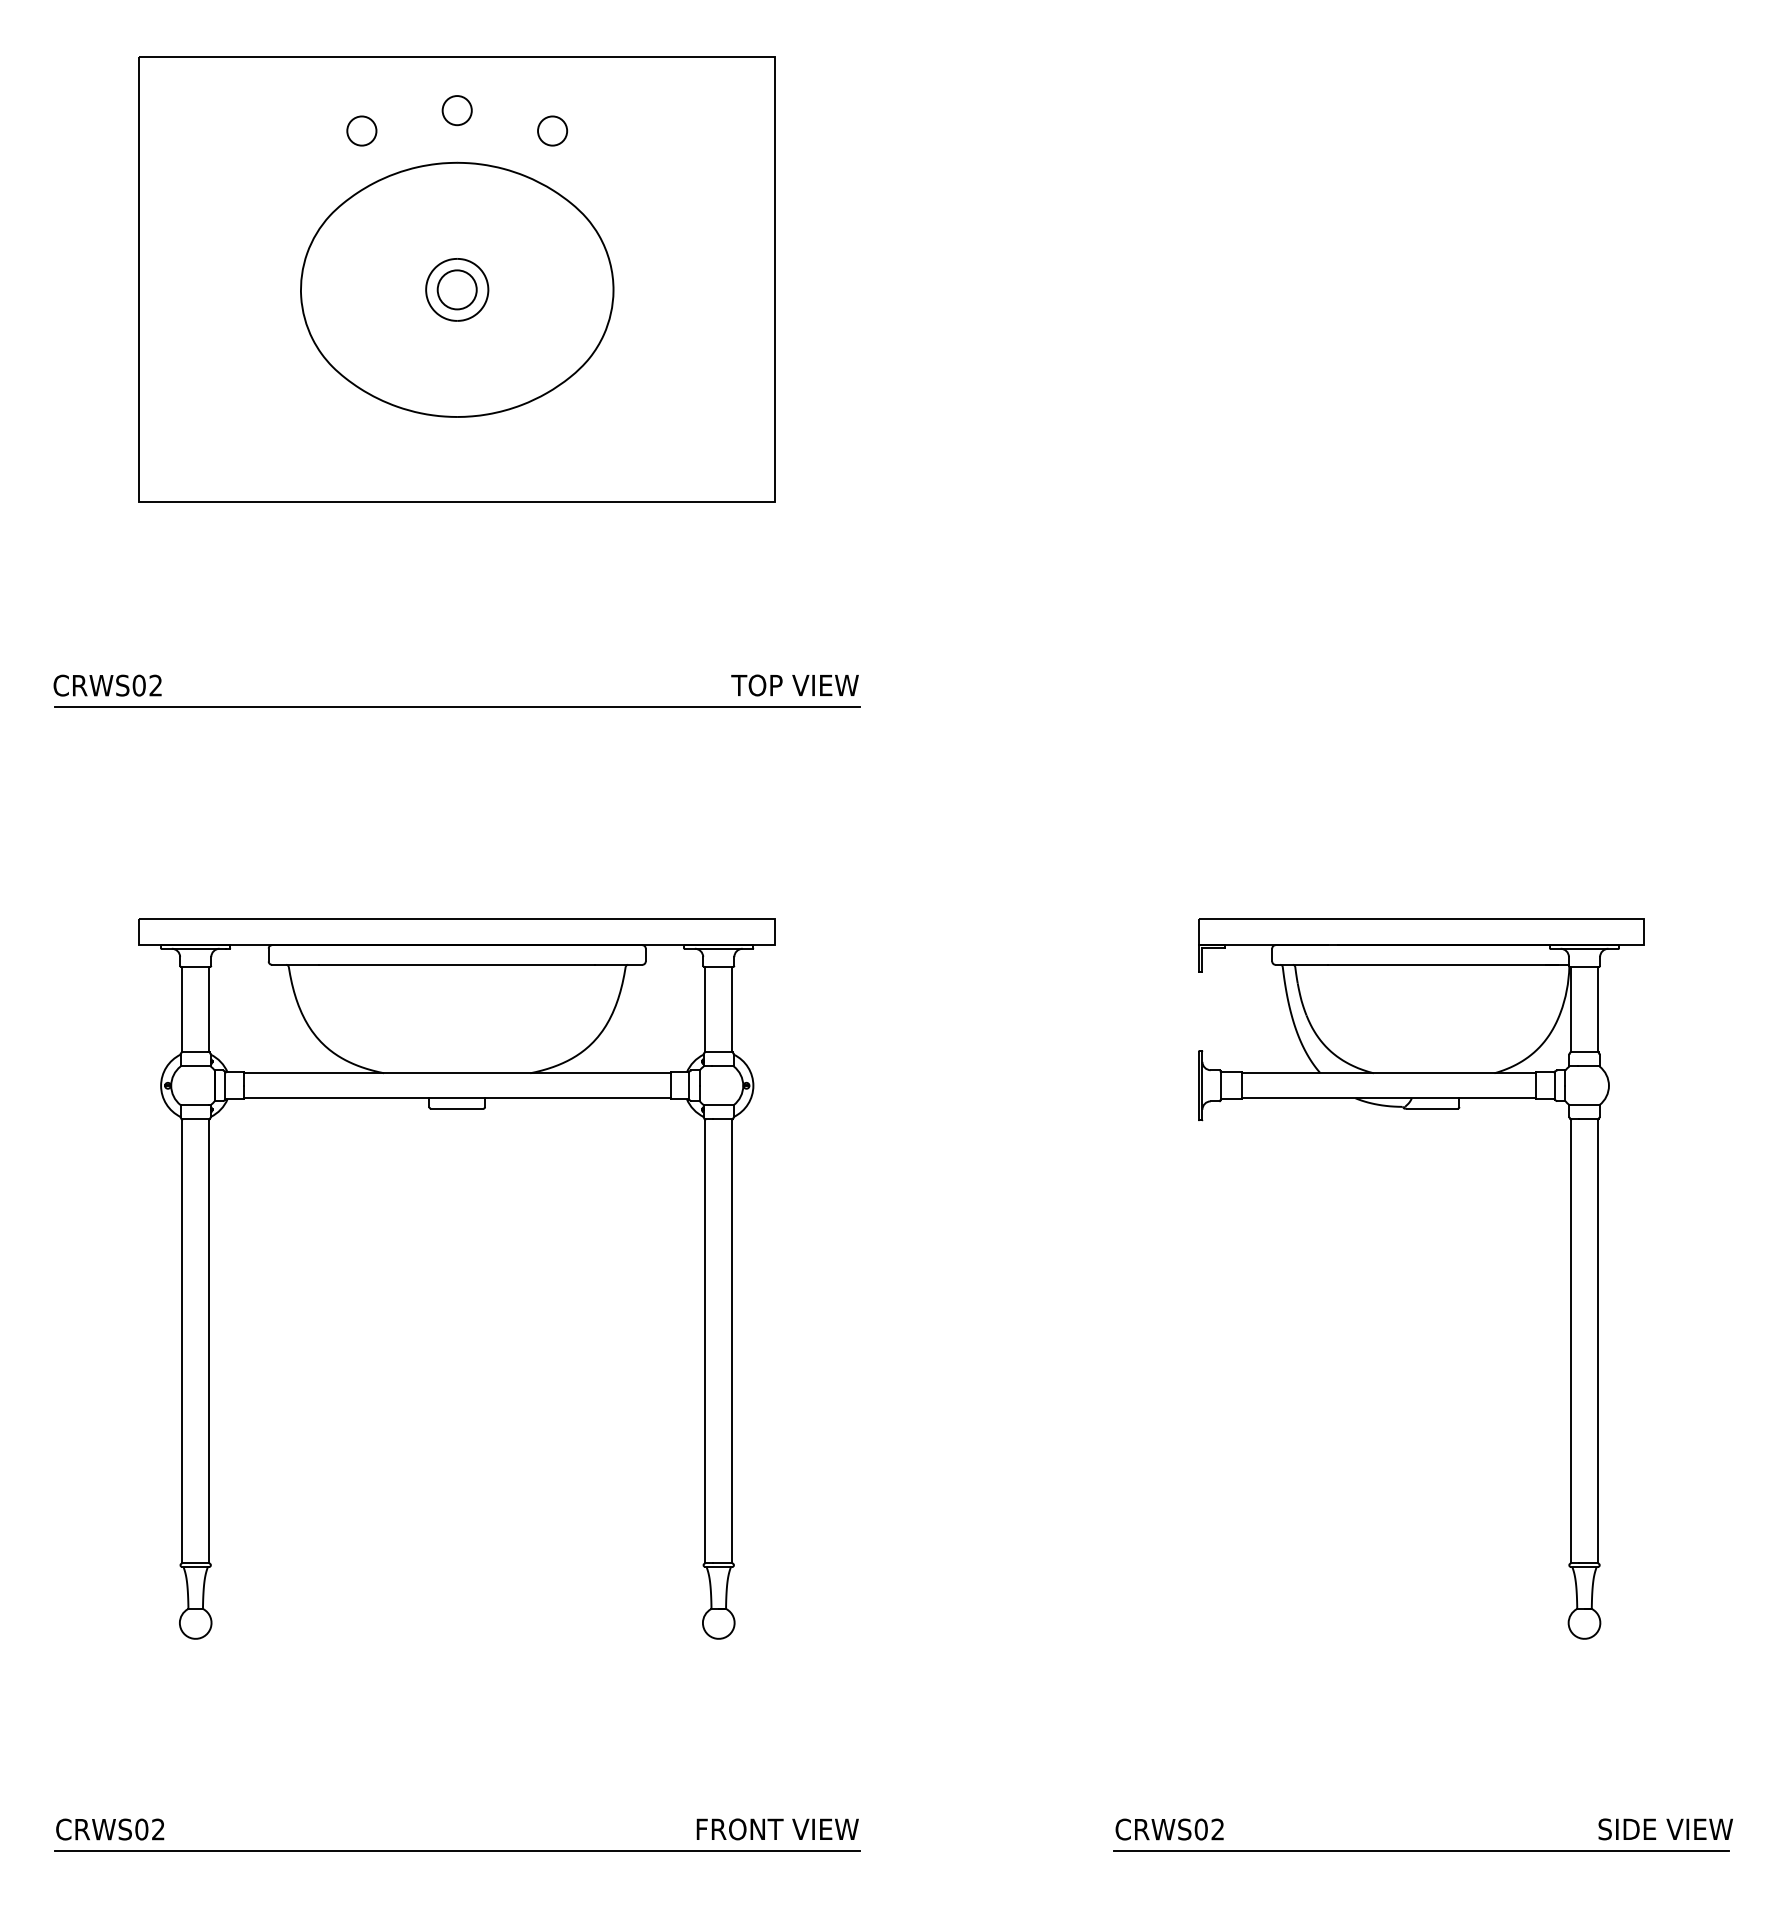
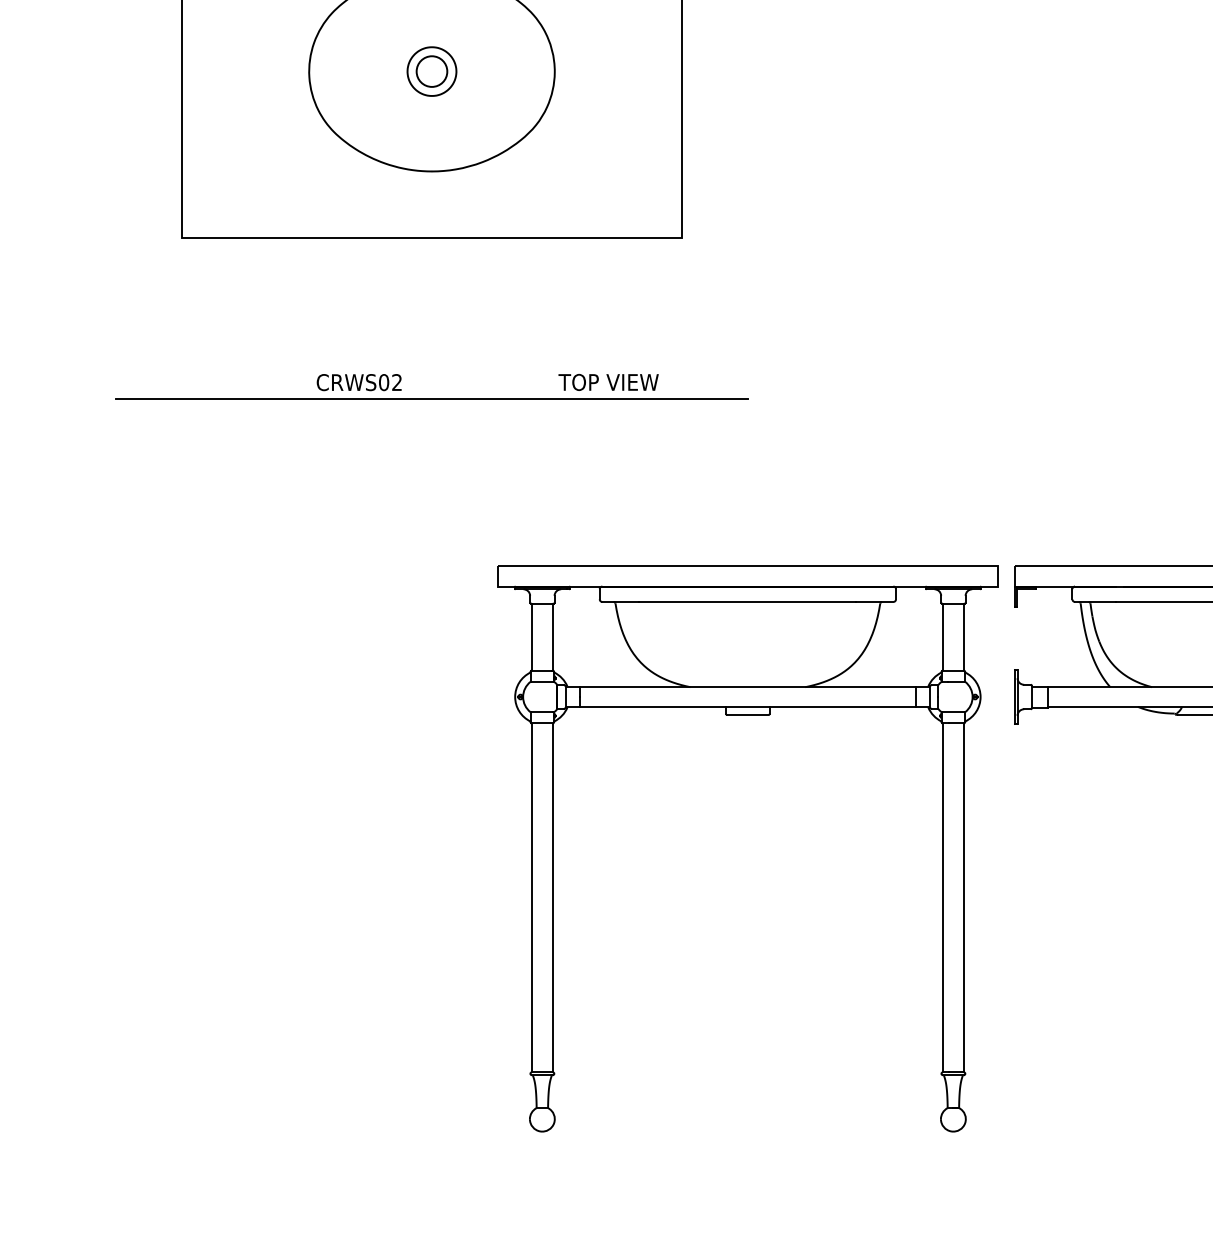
text: (107, 685) -> (359, 382), moved
text: (794, 685) -> (608, 382), moved
part: (456, 1109) -> (747, 715), moved

